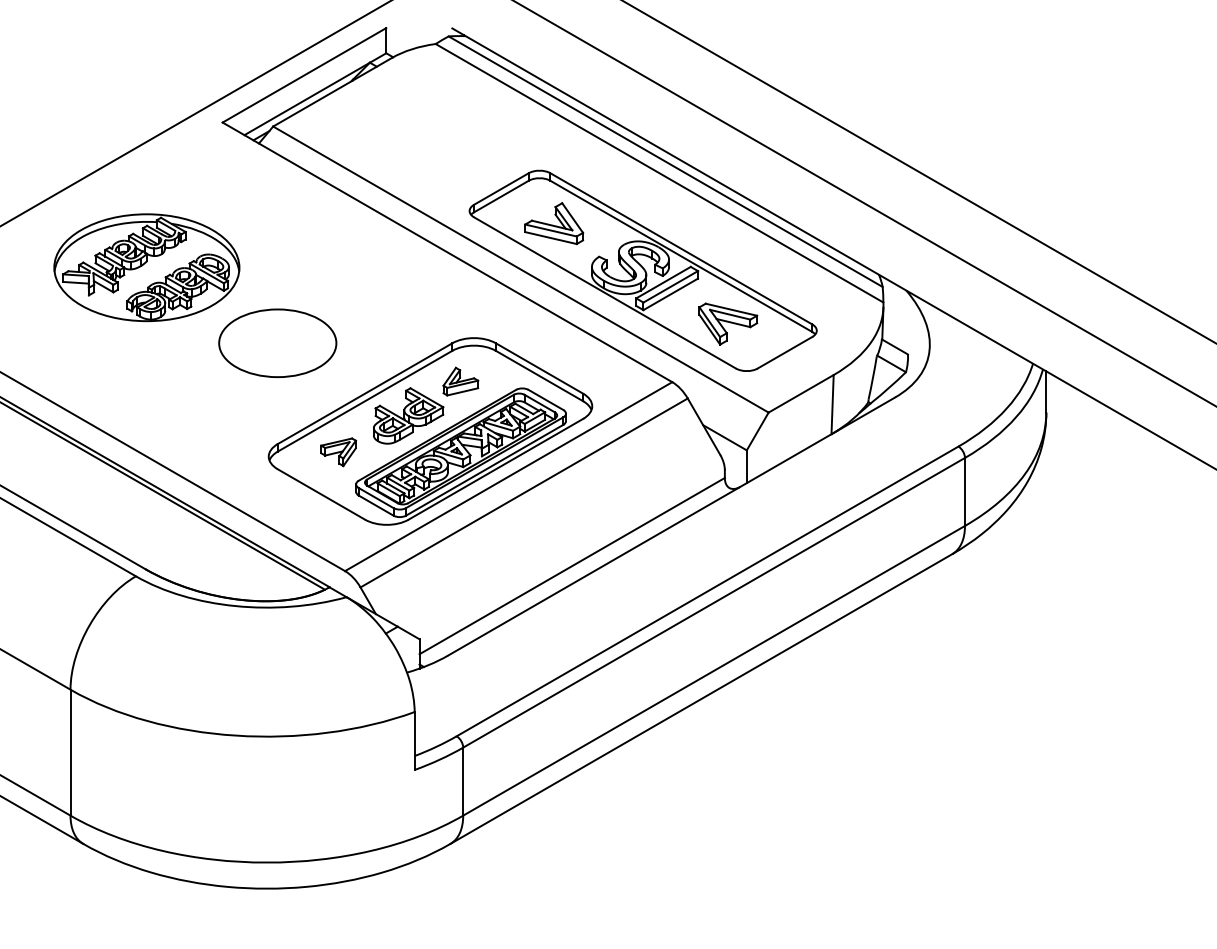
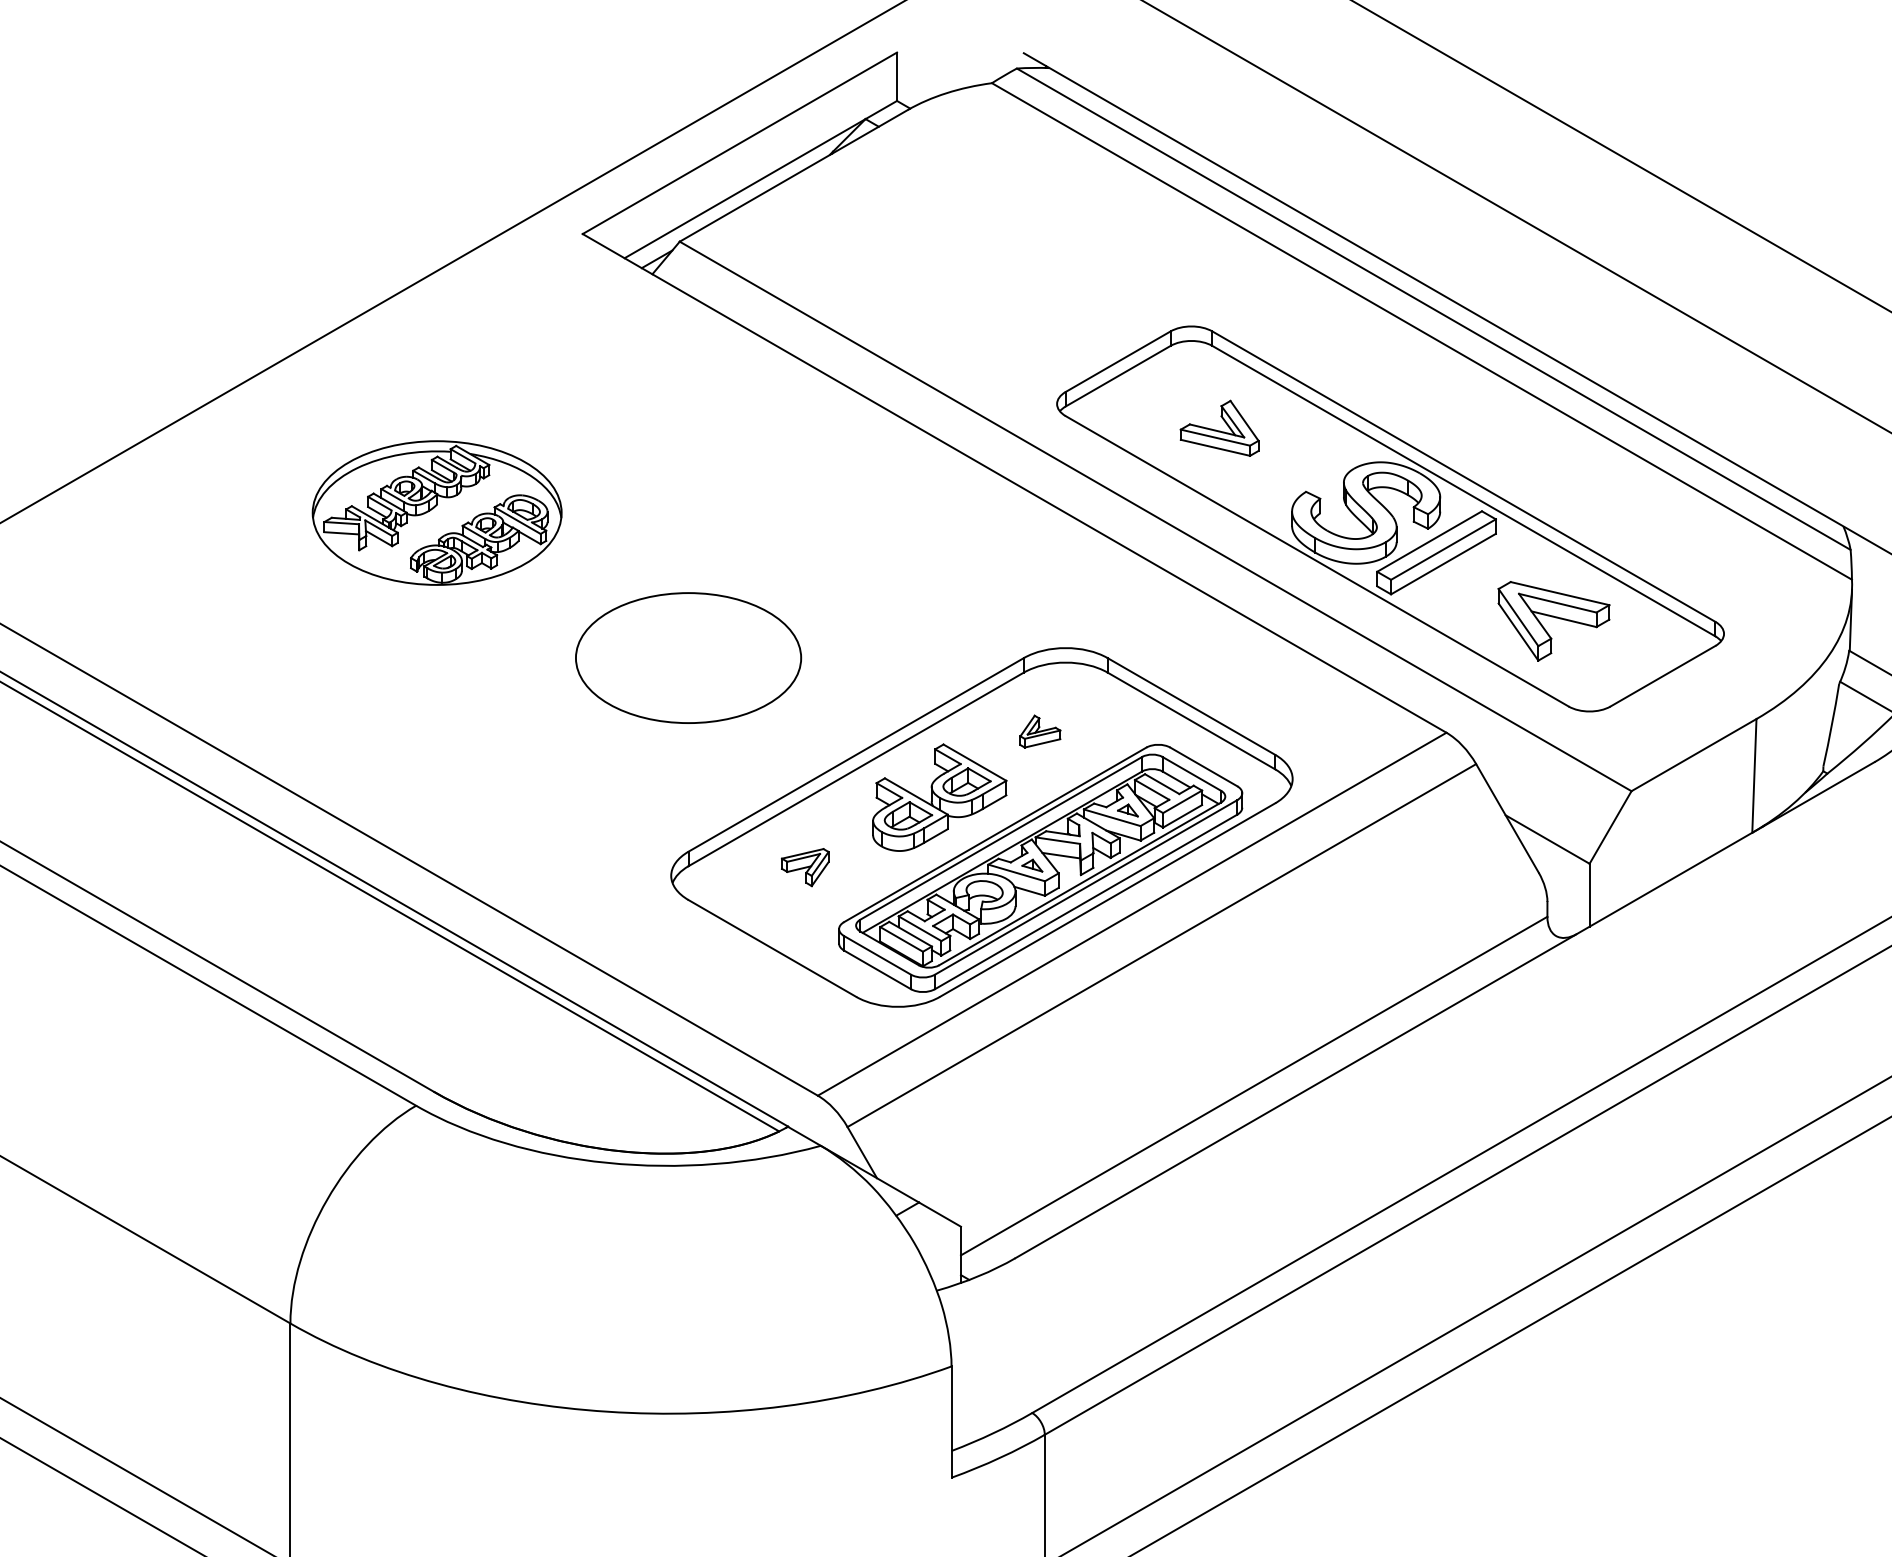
part: (554, 223) -> (1220, 427), size x0.7
part: (146, 267) -> (436, 512), size x0.7
part: (460, 381) -> (1039, 731), size x0.6
part: (338, 452) -> (805, 867), size x0.7

